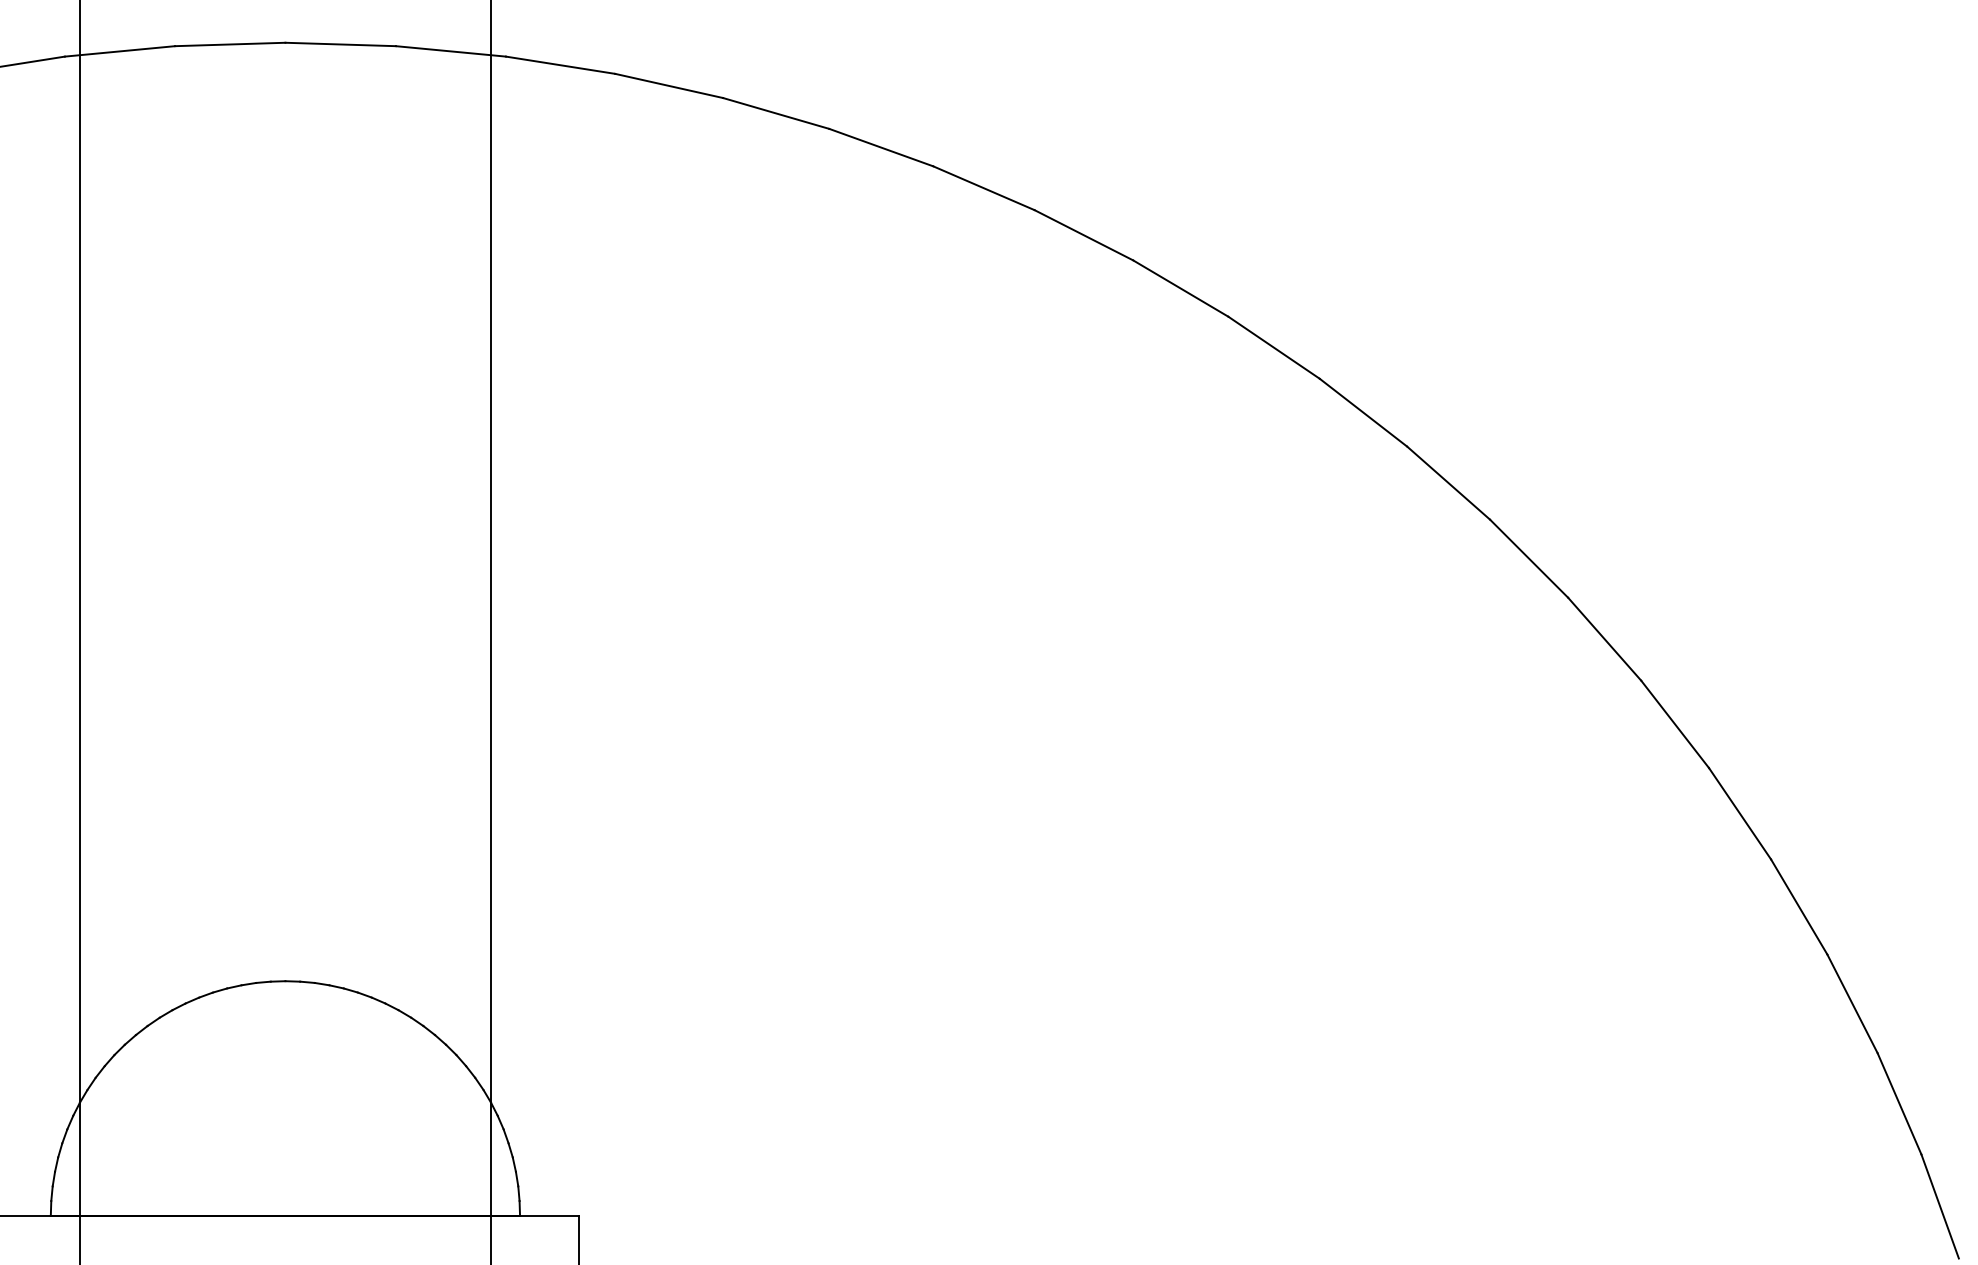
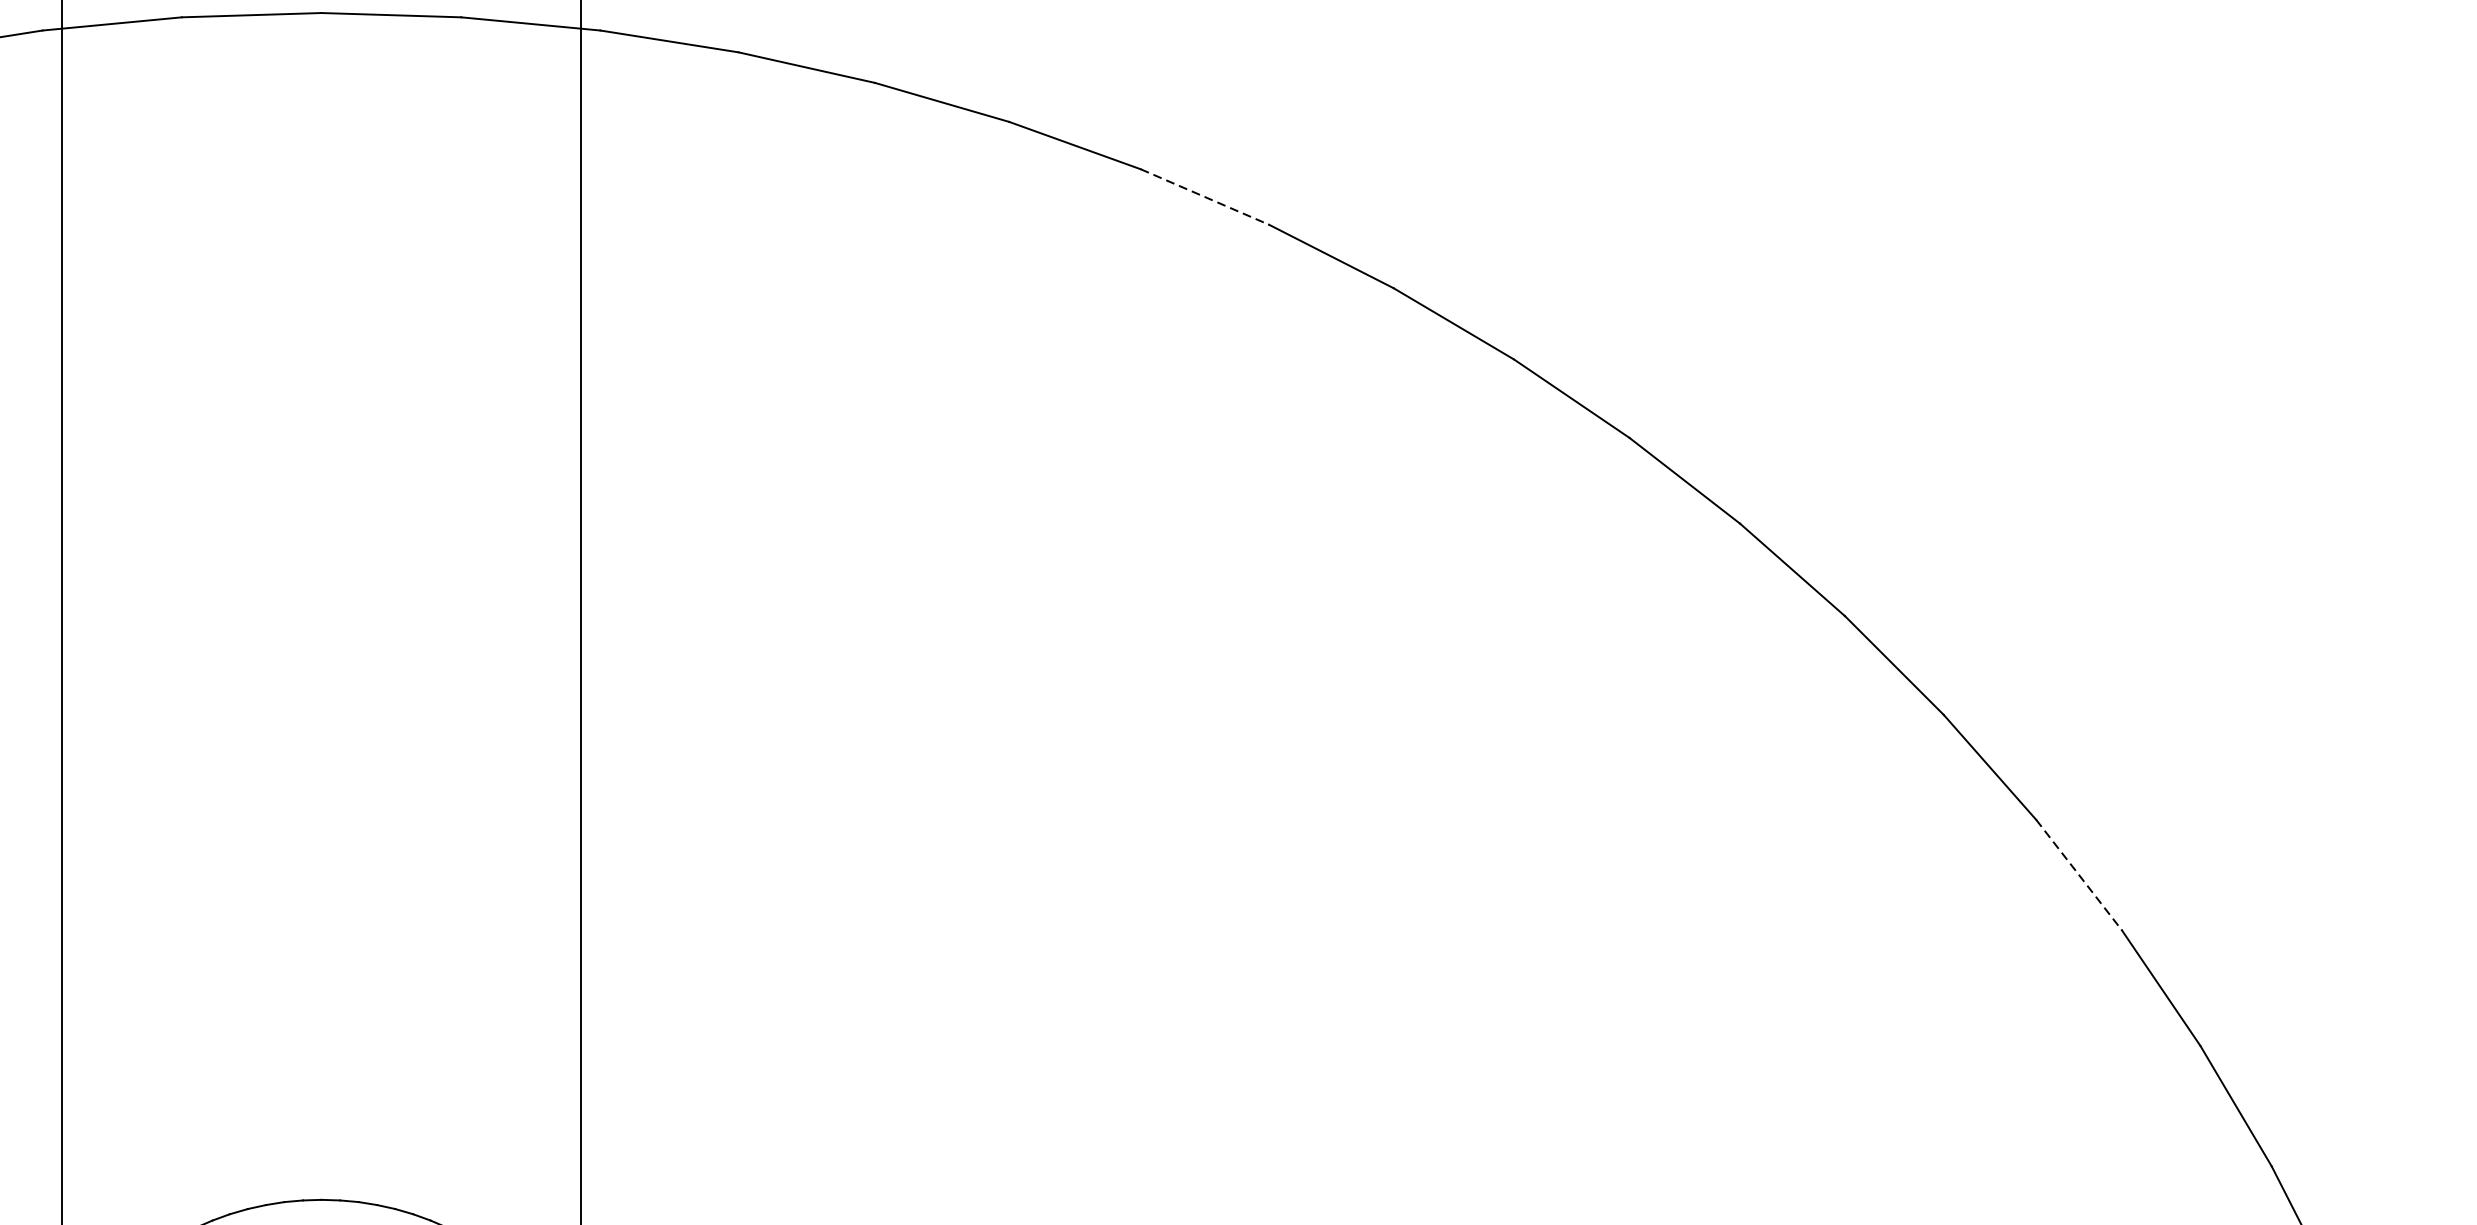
line: (984, 188) -> (1205, 197), solid -> dashed
line: (1675, 724) -> (2079, 875), solid -> dashed

